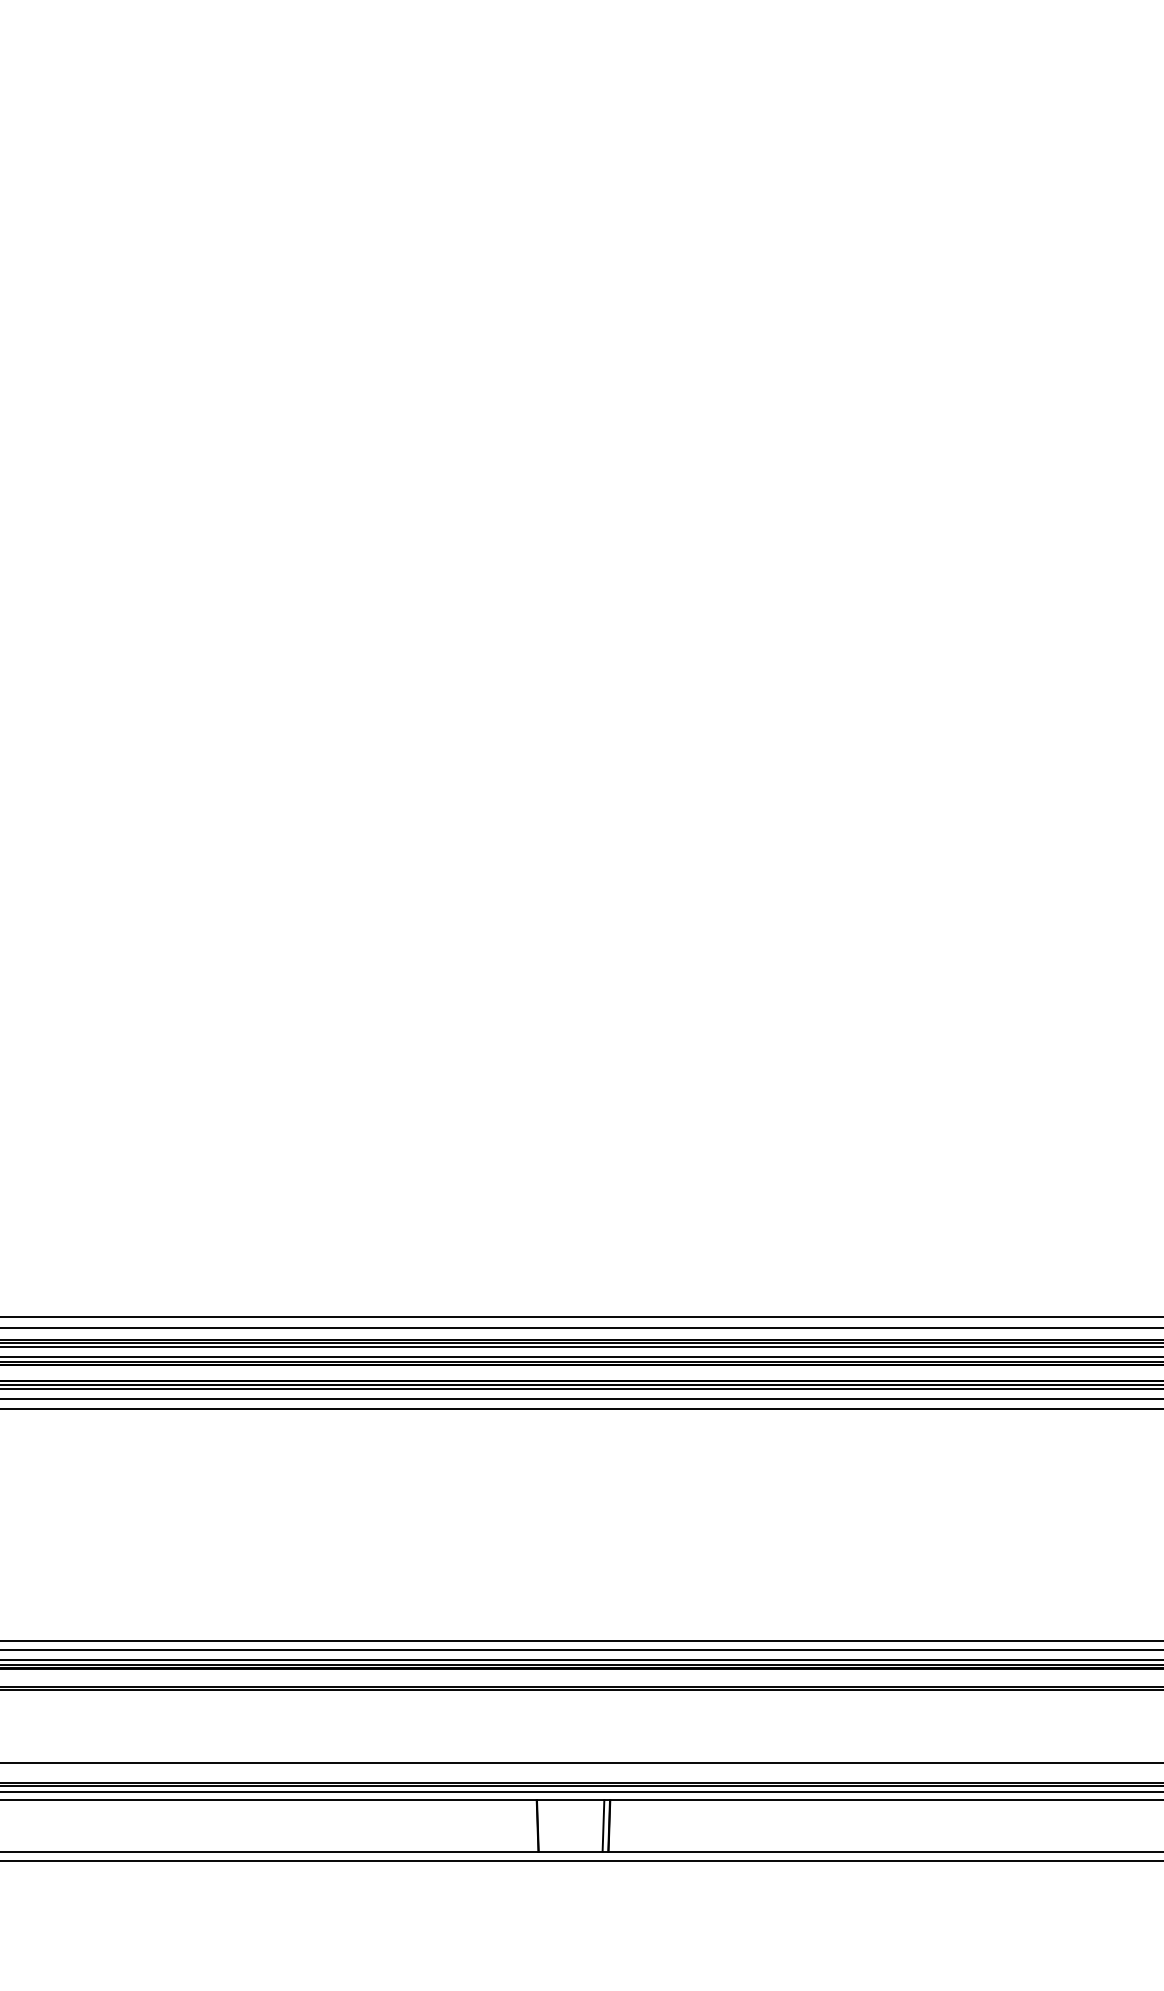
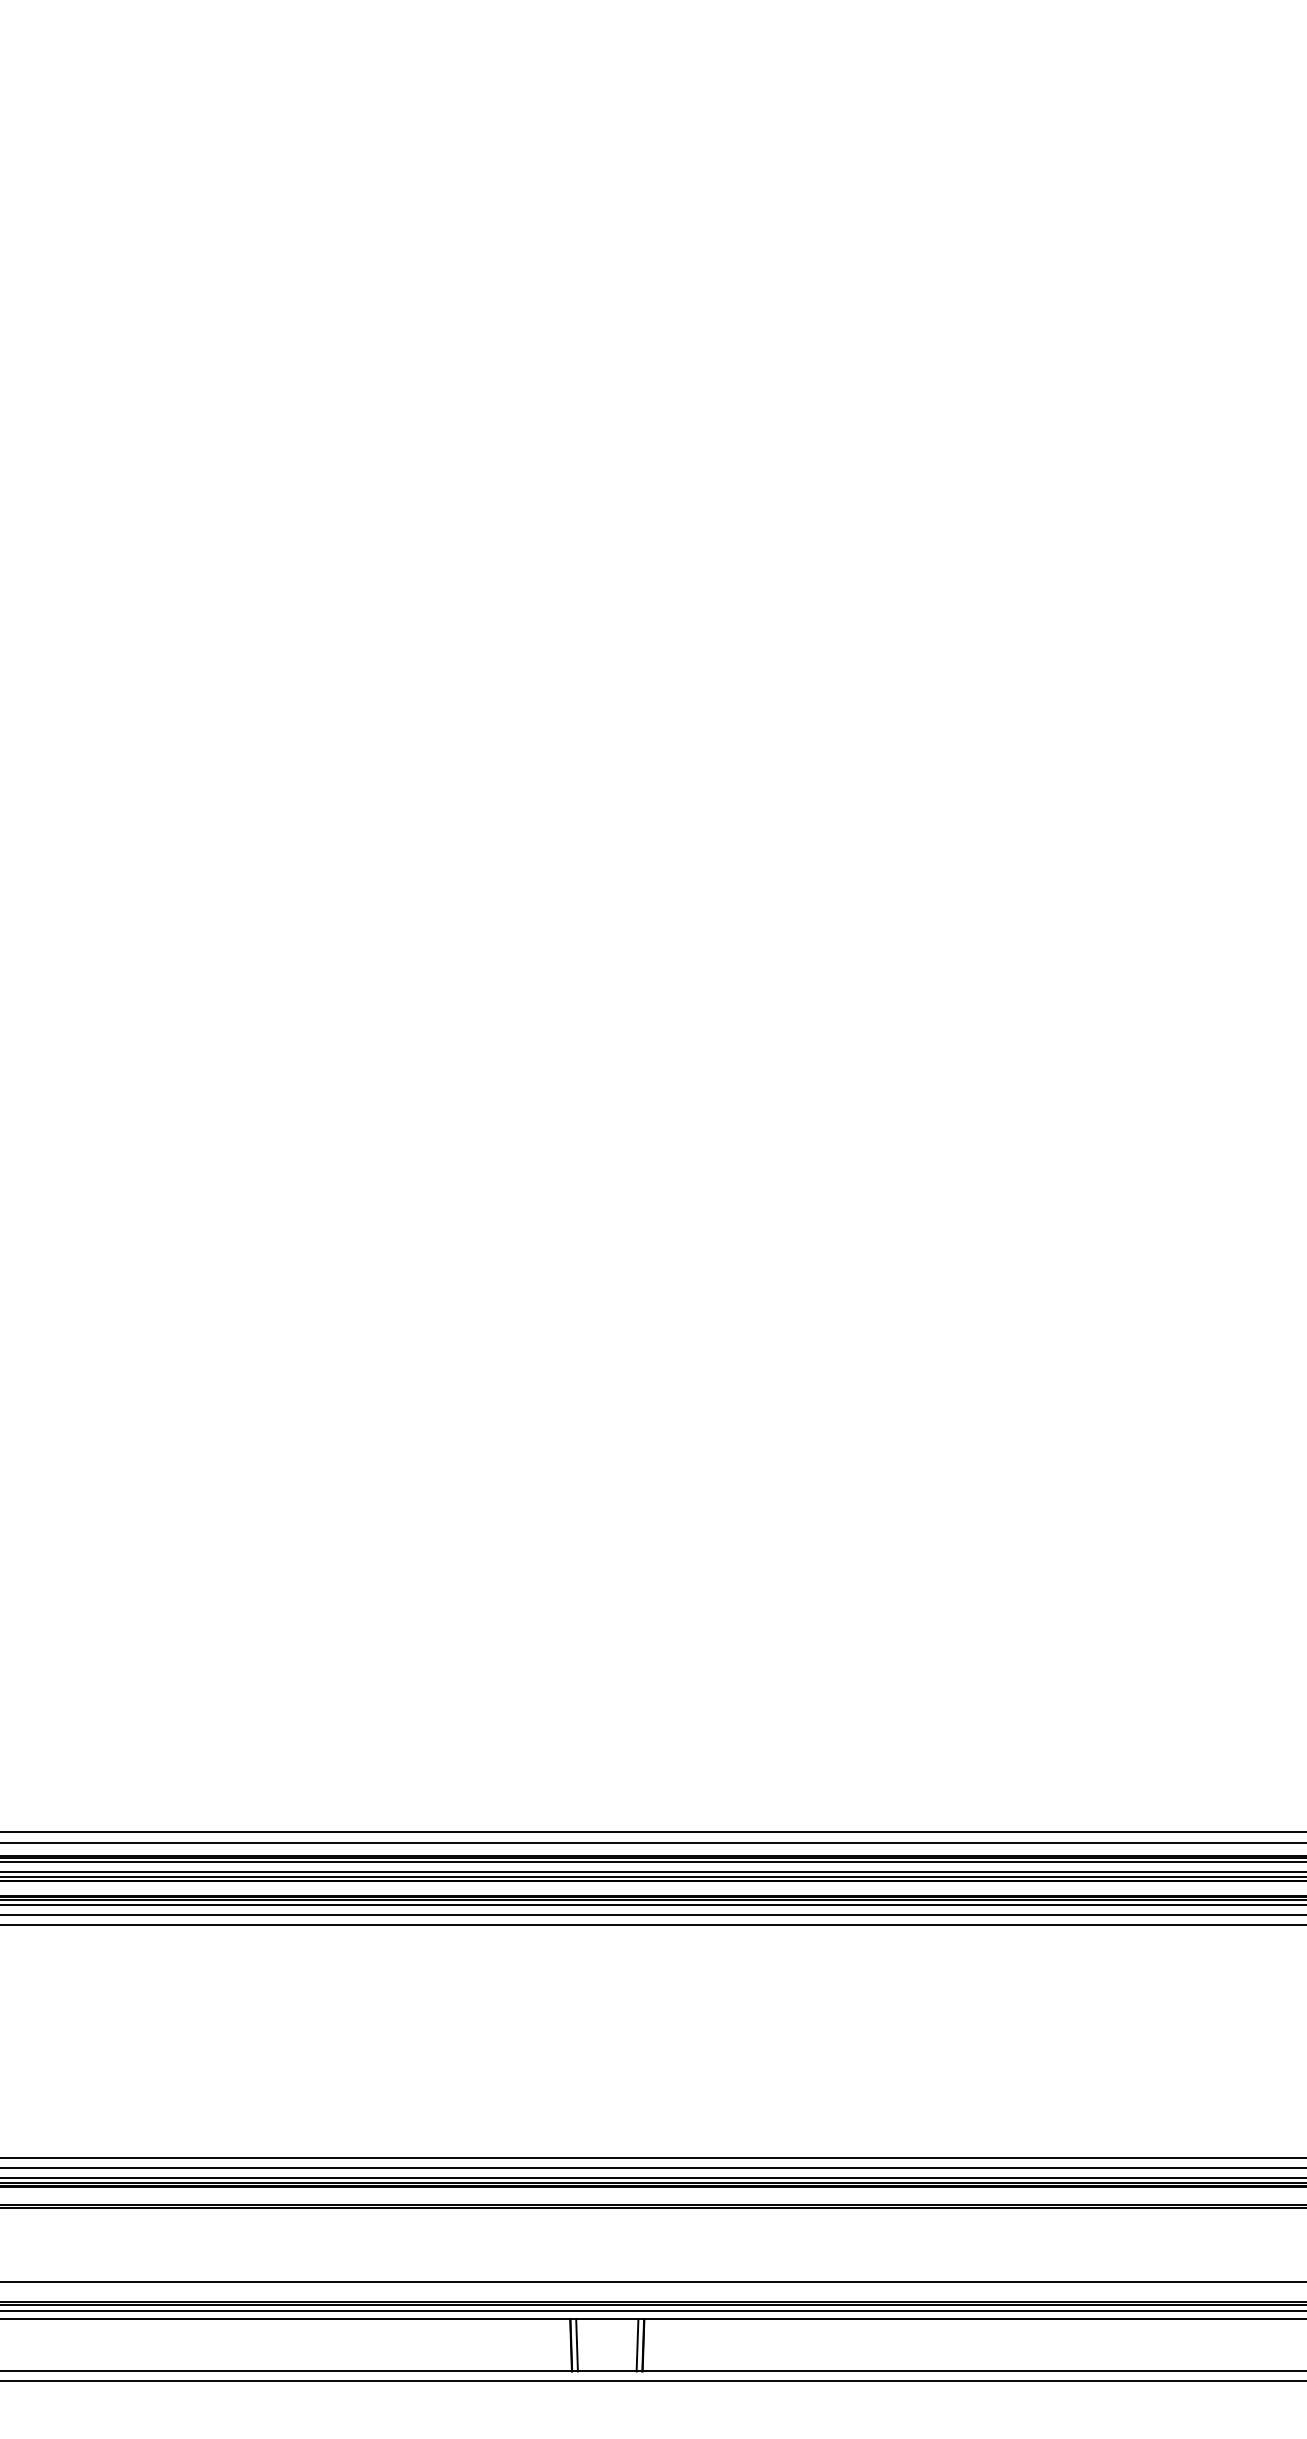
line: (542, 1826) -> (576, 2345), added

